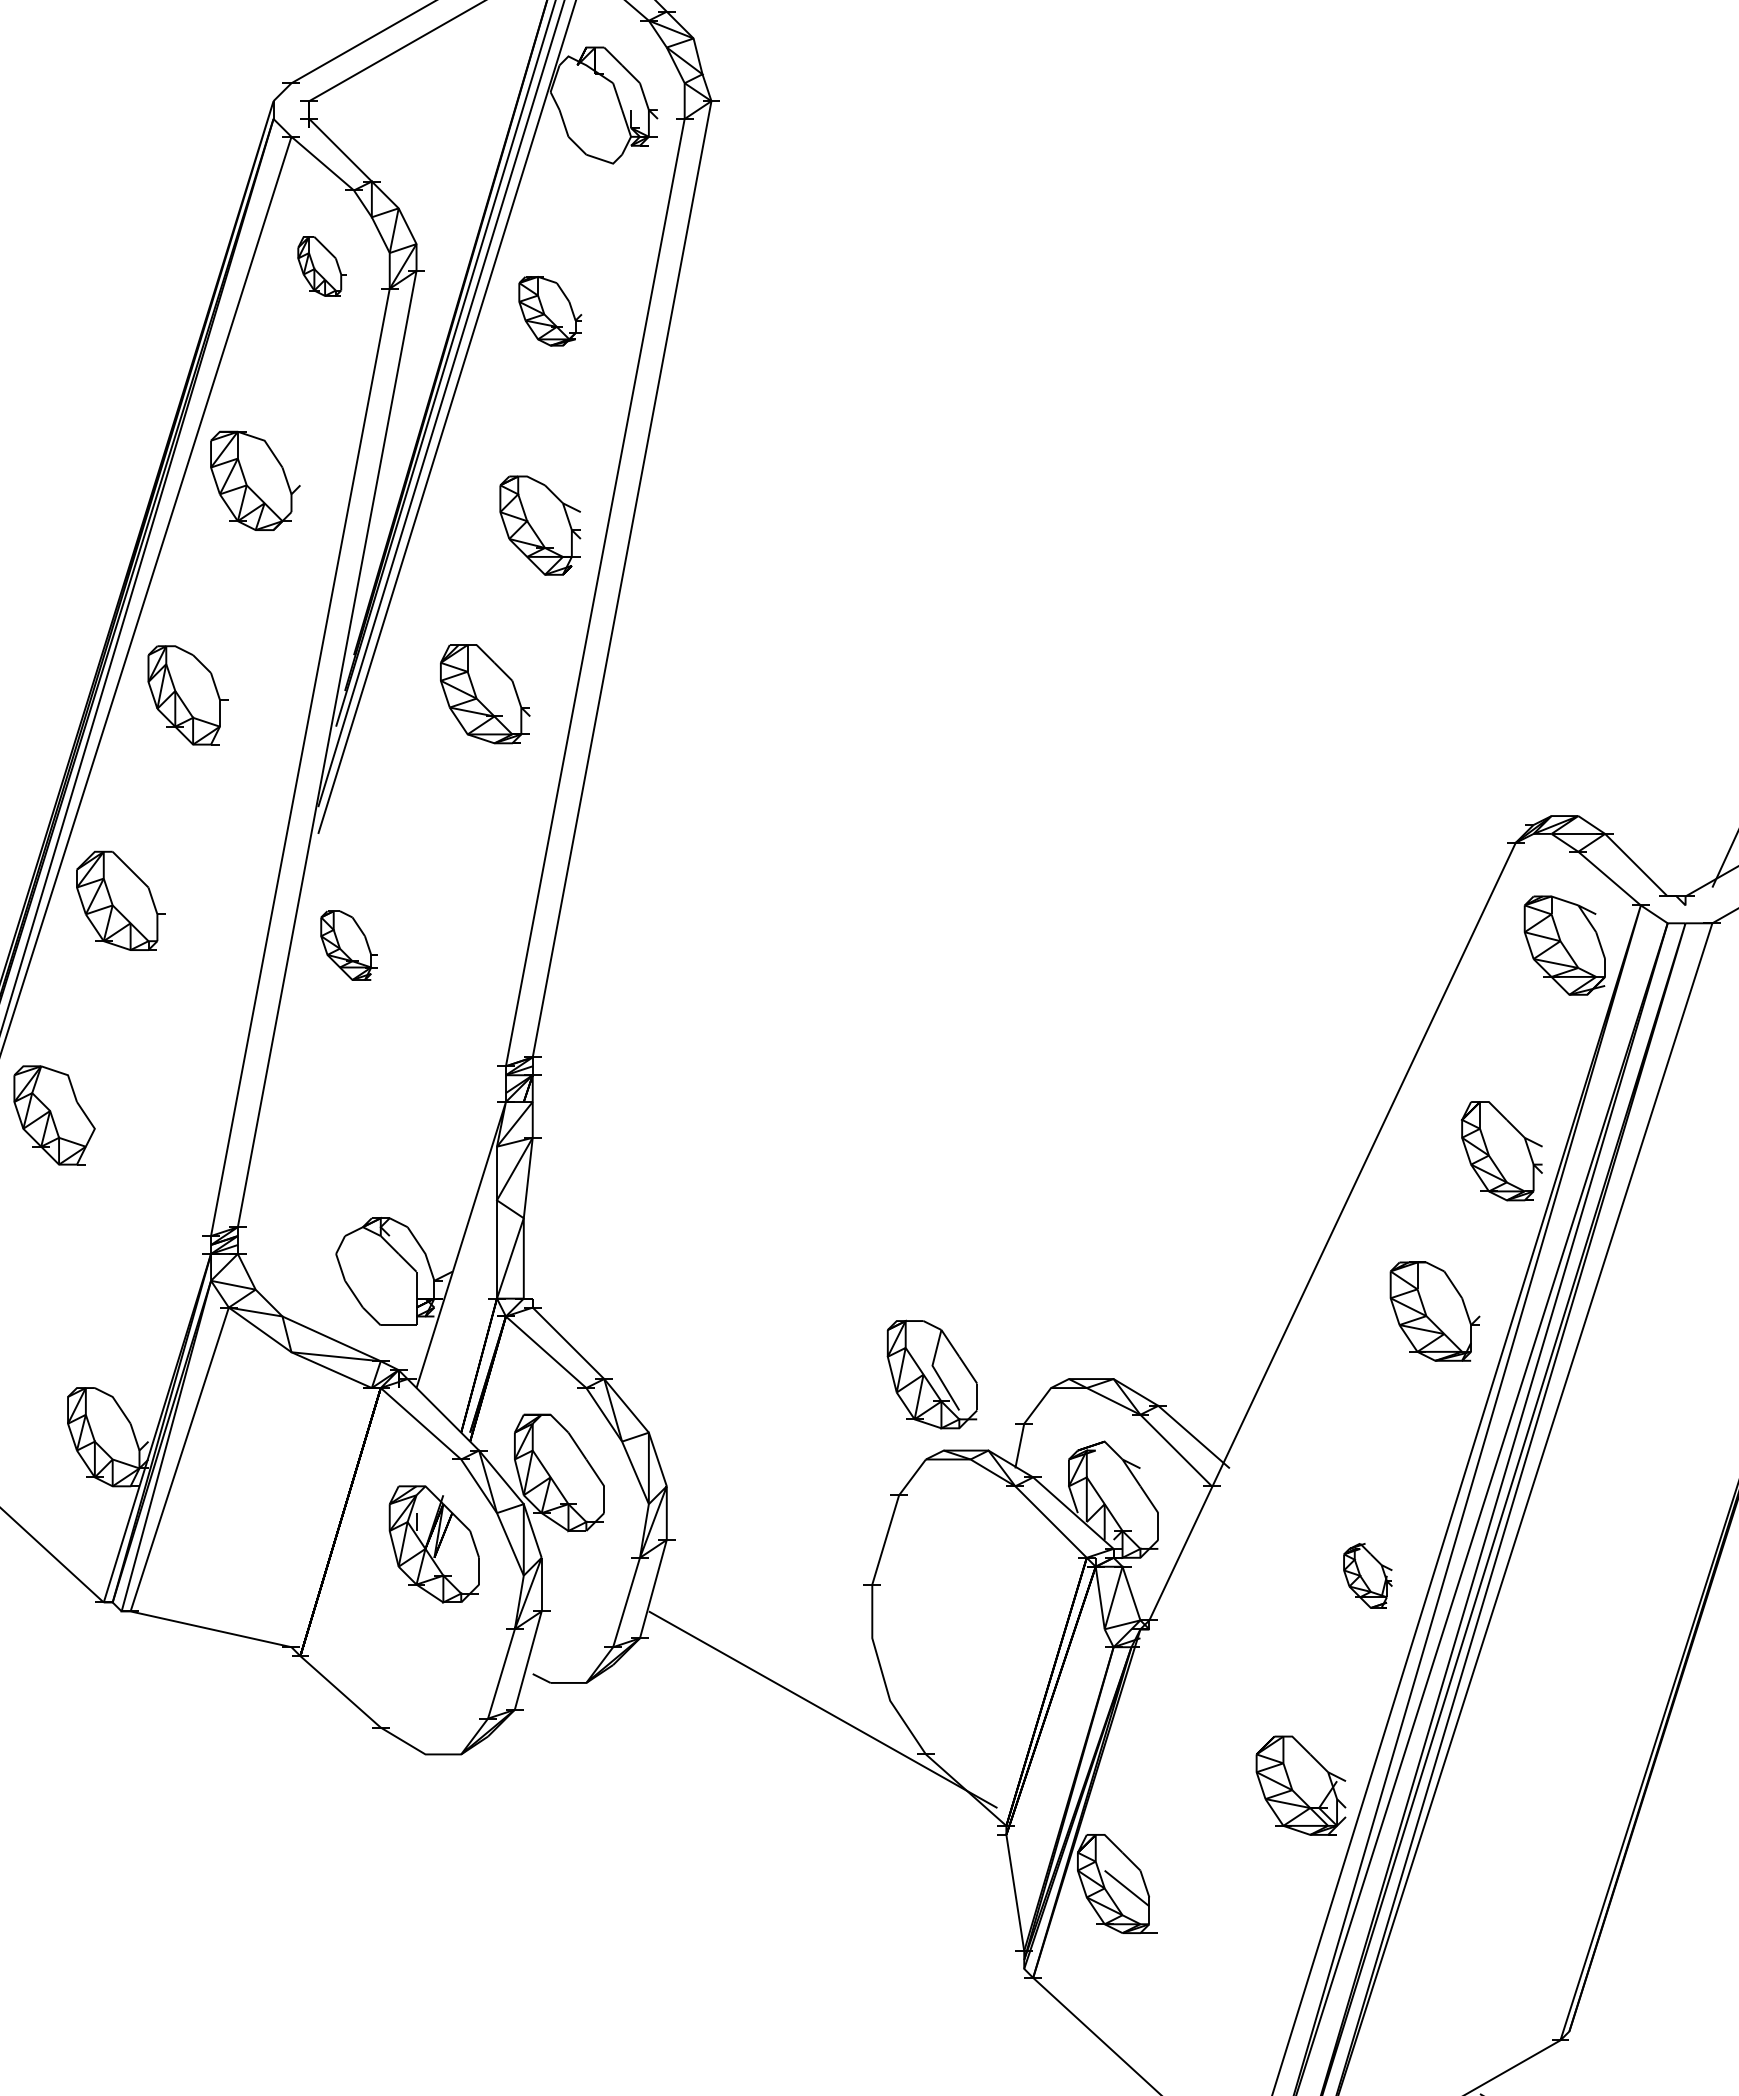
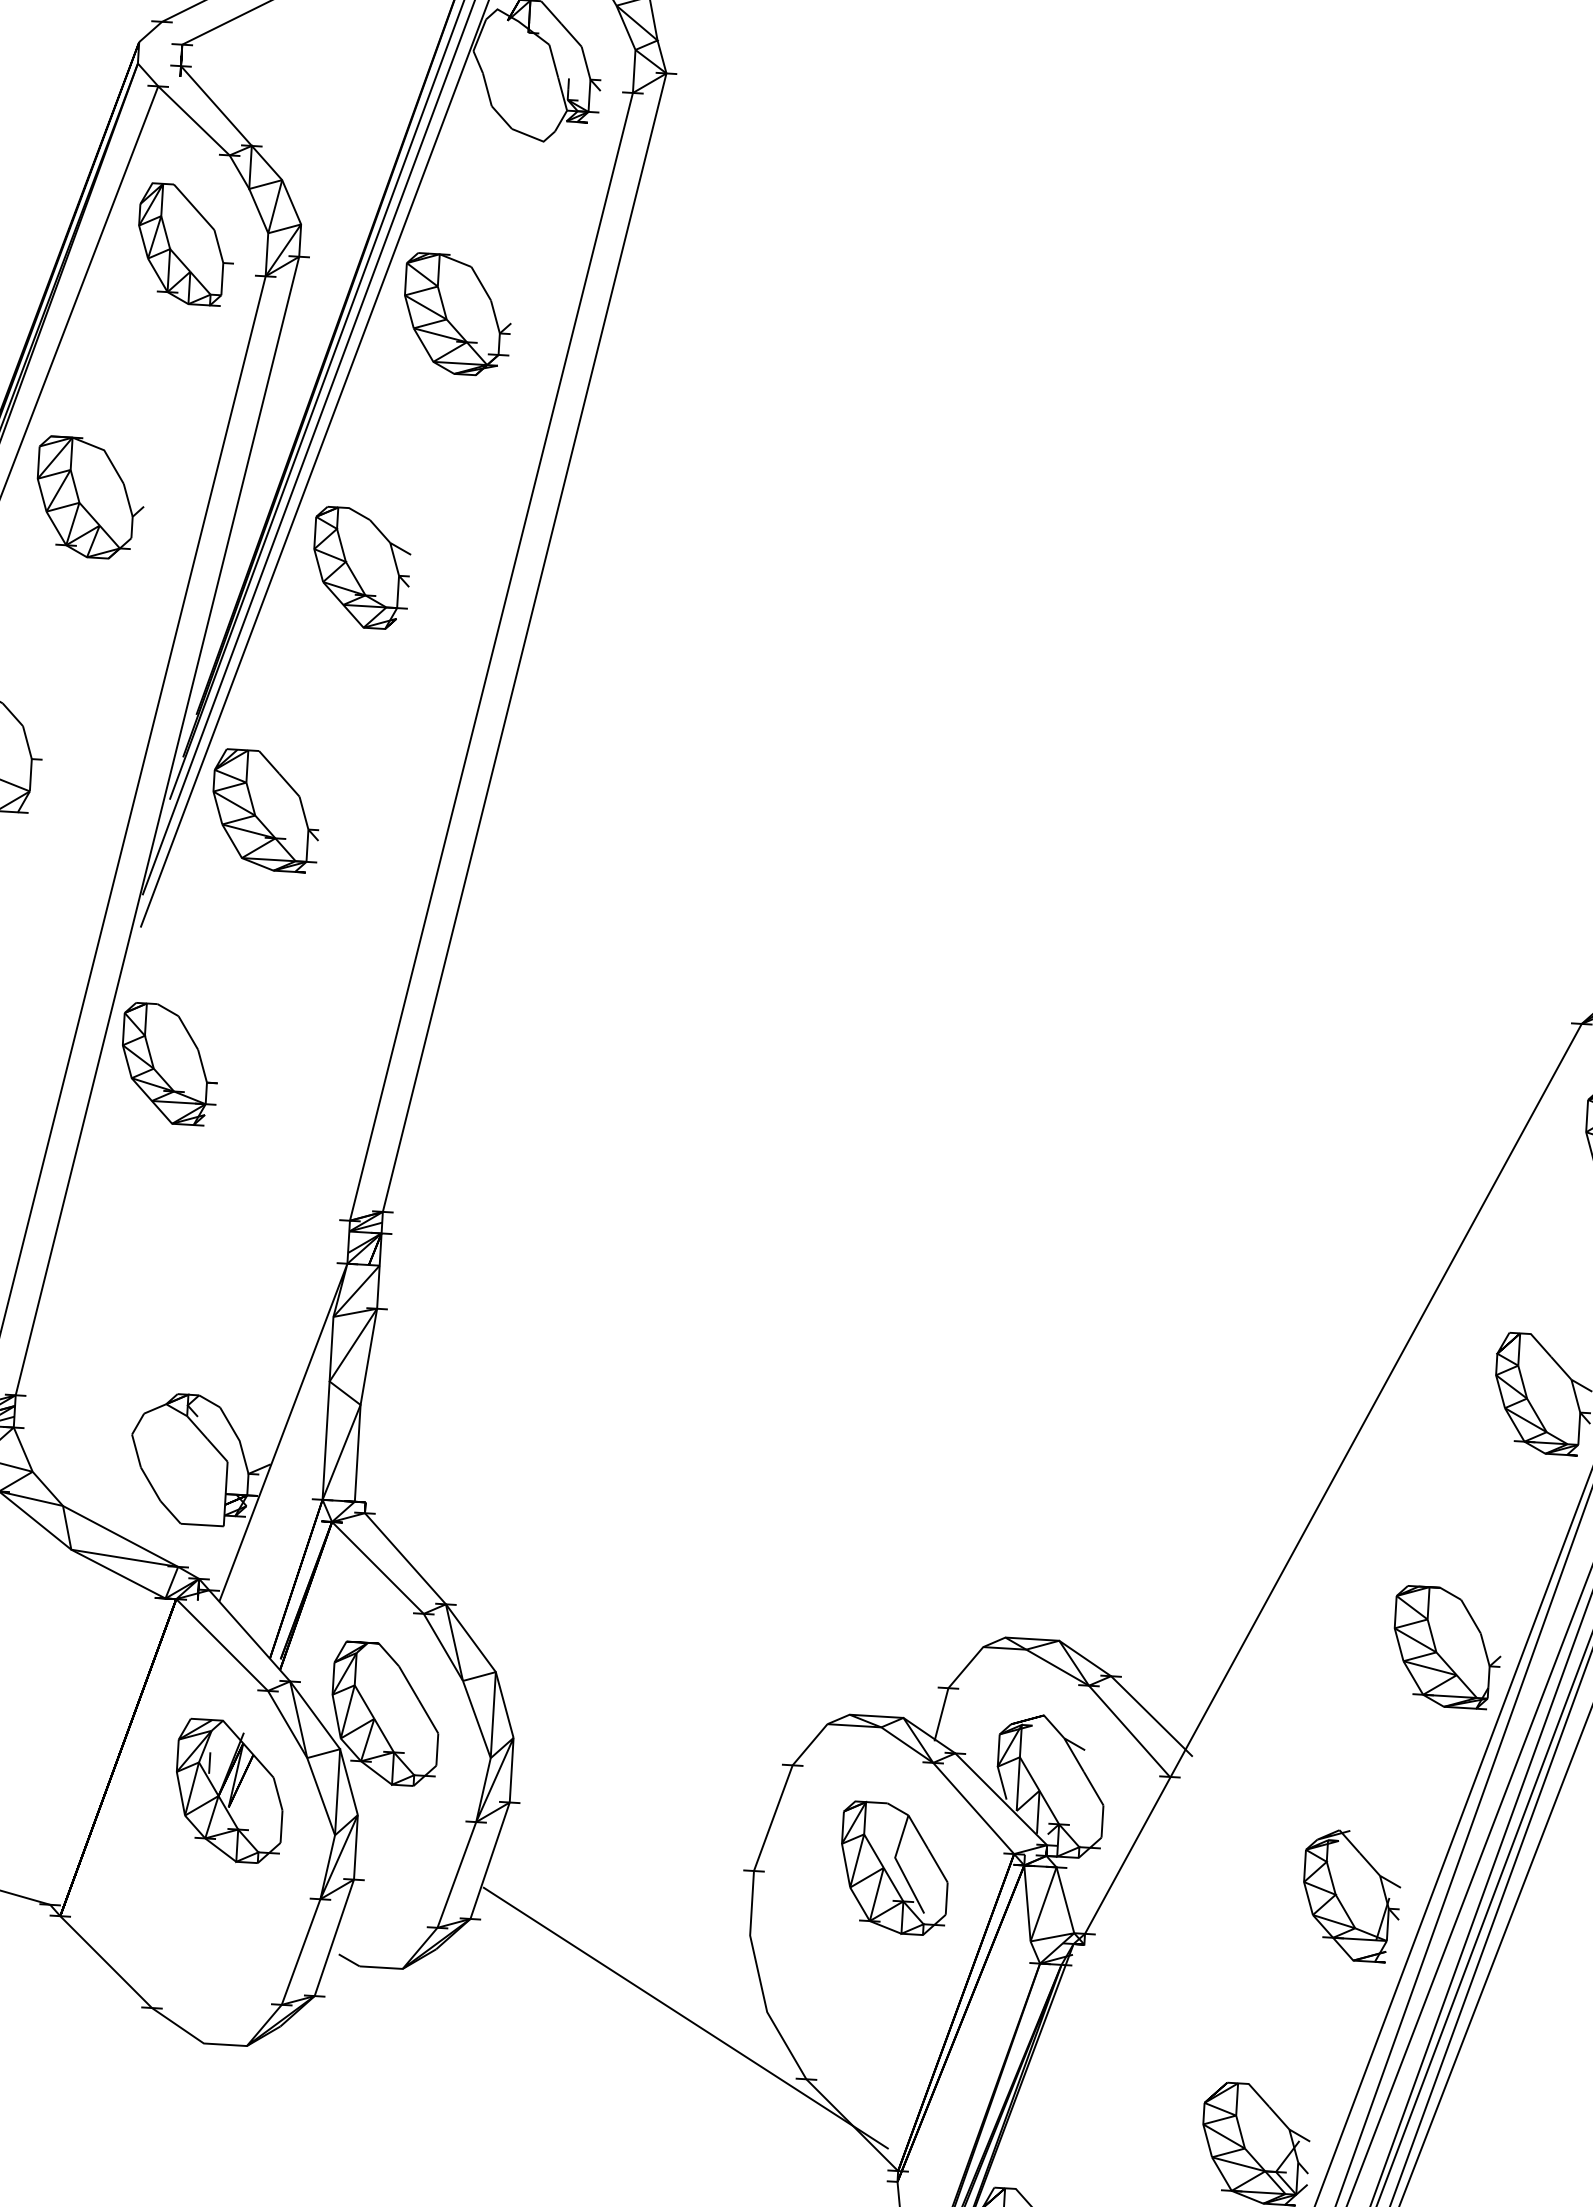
part: (321, 266) -> (185, 244), size x1.67
part: (550, 311) -> (457, 315), size x1.43
part: (540, 525) -> (361, 568), moved
part: (485, 694) -> (266, 811), moved
part: (348, 945) -> (169, 1064), size x1.43
part: (1434, 1311) -> (1446, 1647), moved
part: (931, 1374) -> (893, 1868), moved
part: (1367, 1575) -> (1350, 1895), size x1.67

